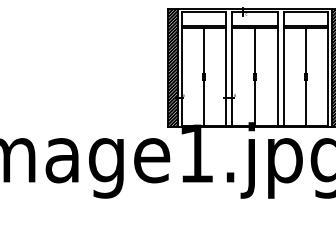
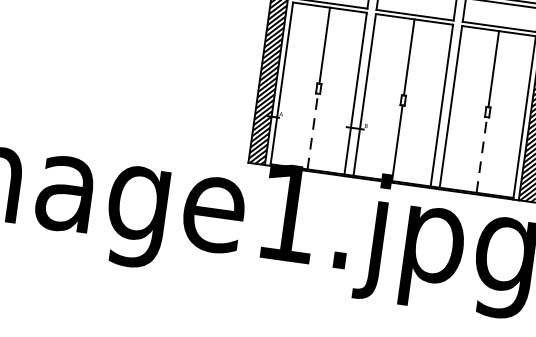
line: (204, 103) -> (313, 132), solid -> dashed
line: (306, 103) -> (482, 155), solid -> dashed

